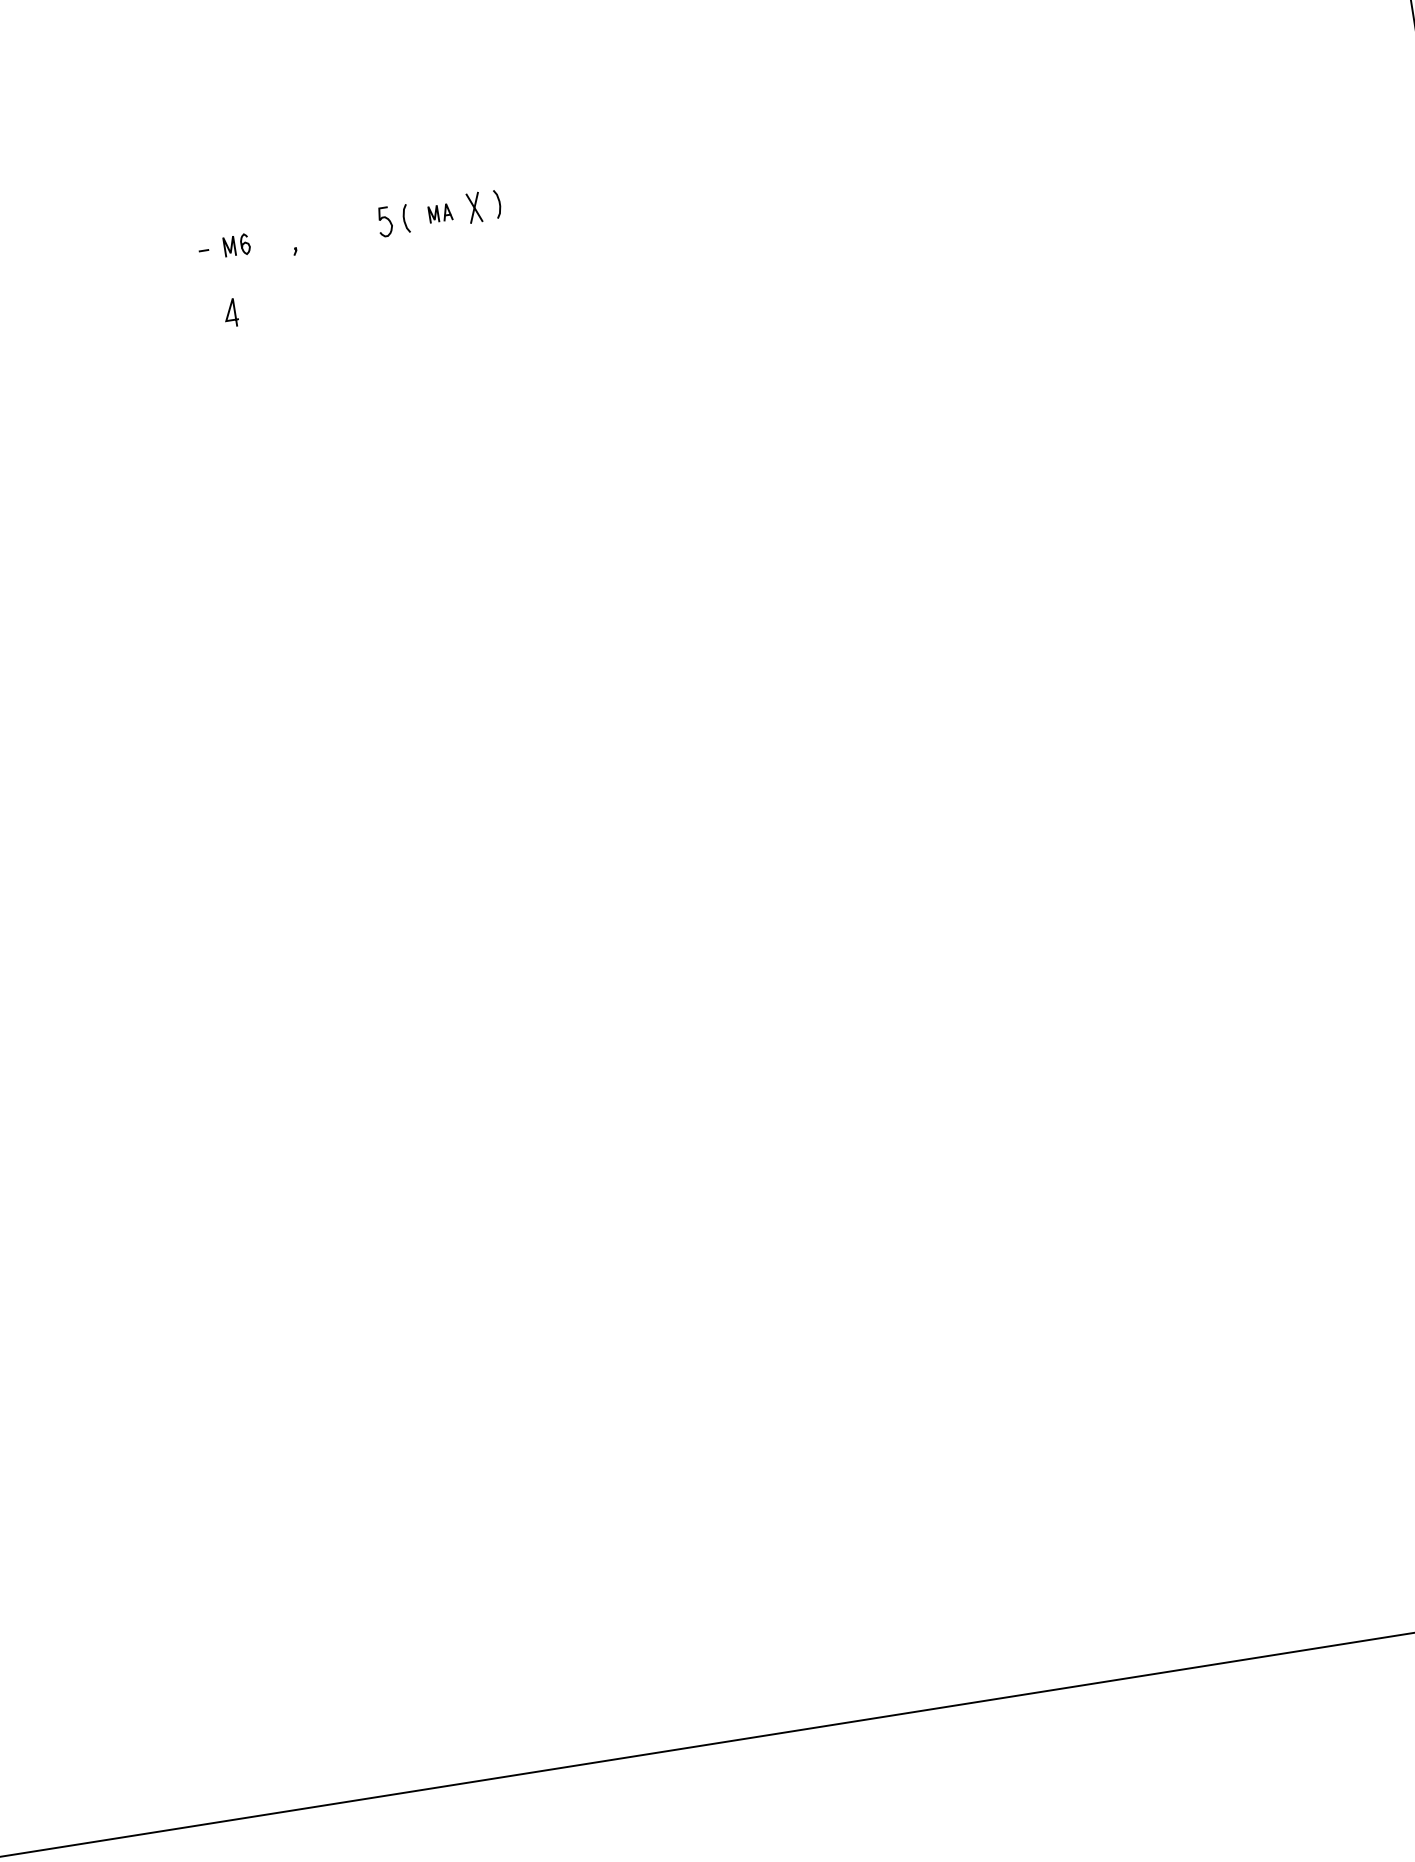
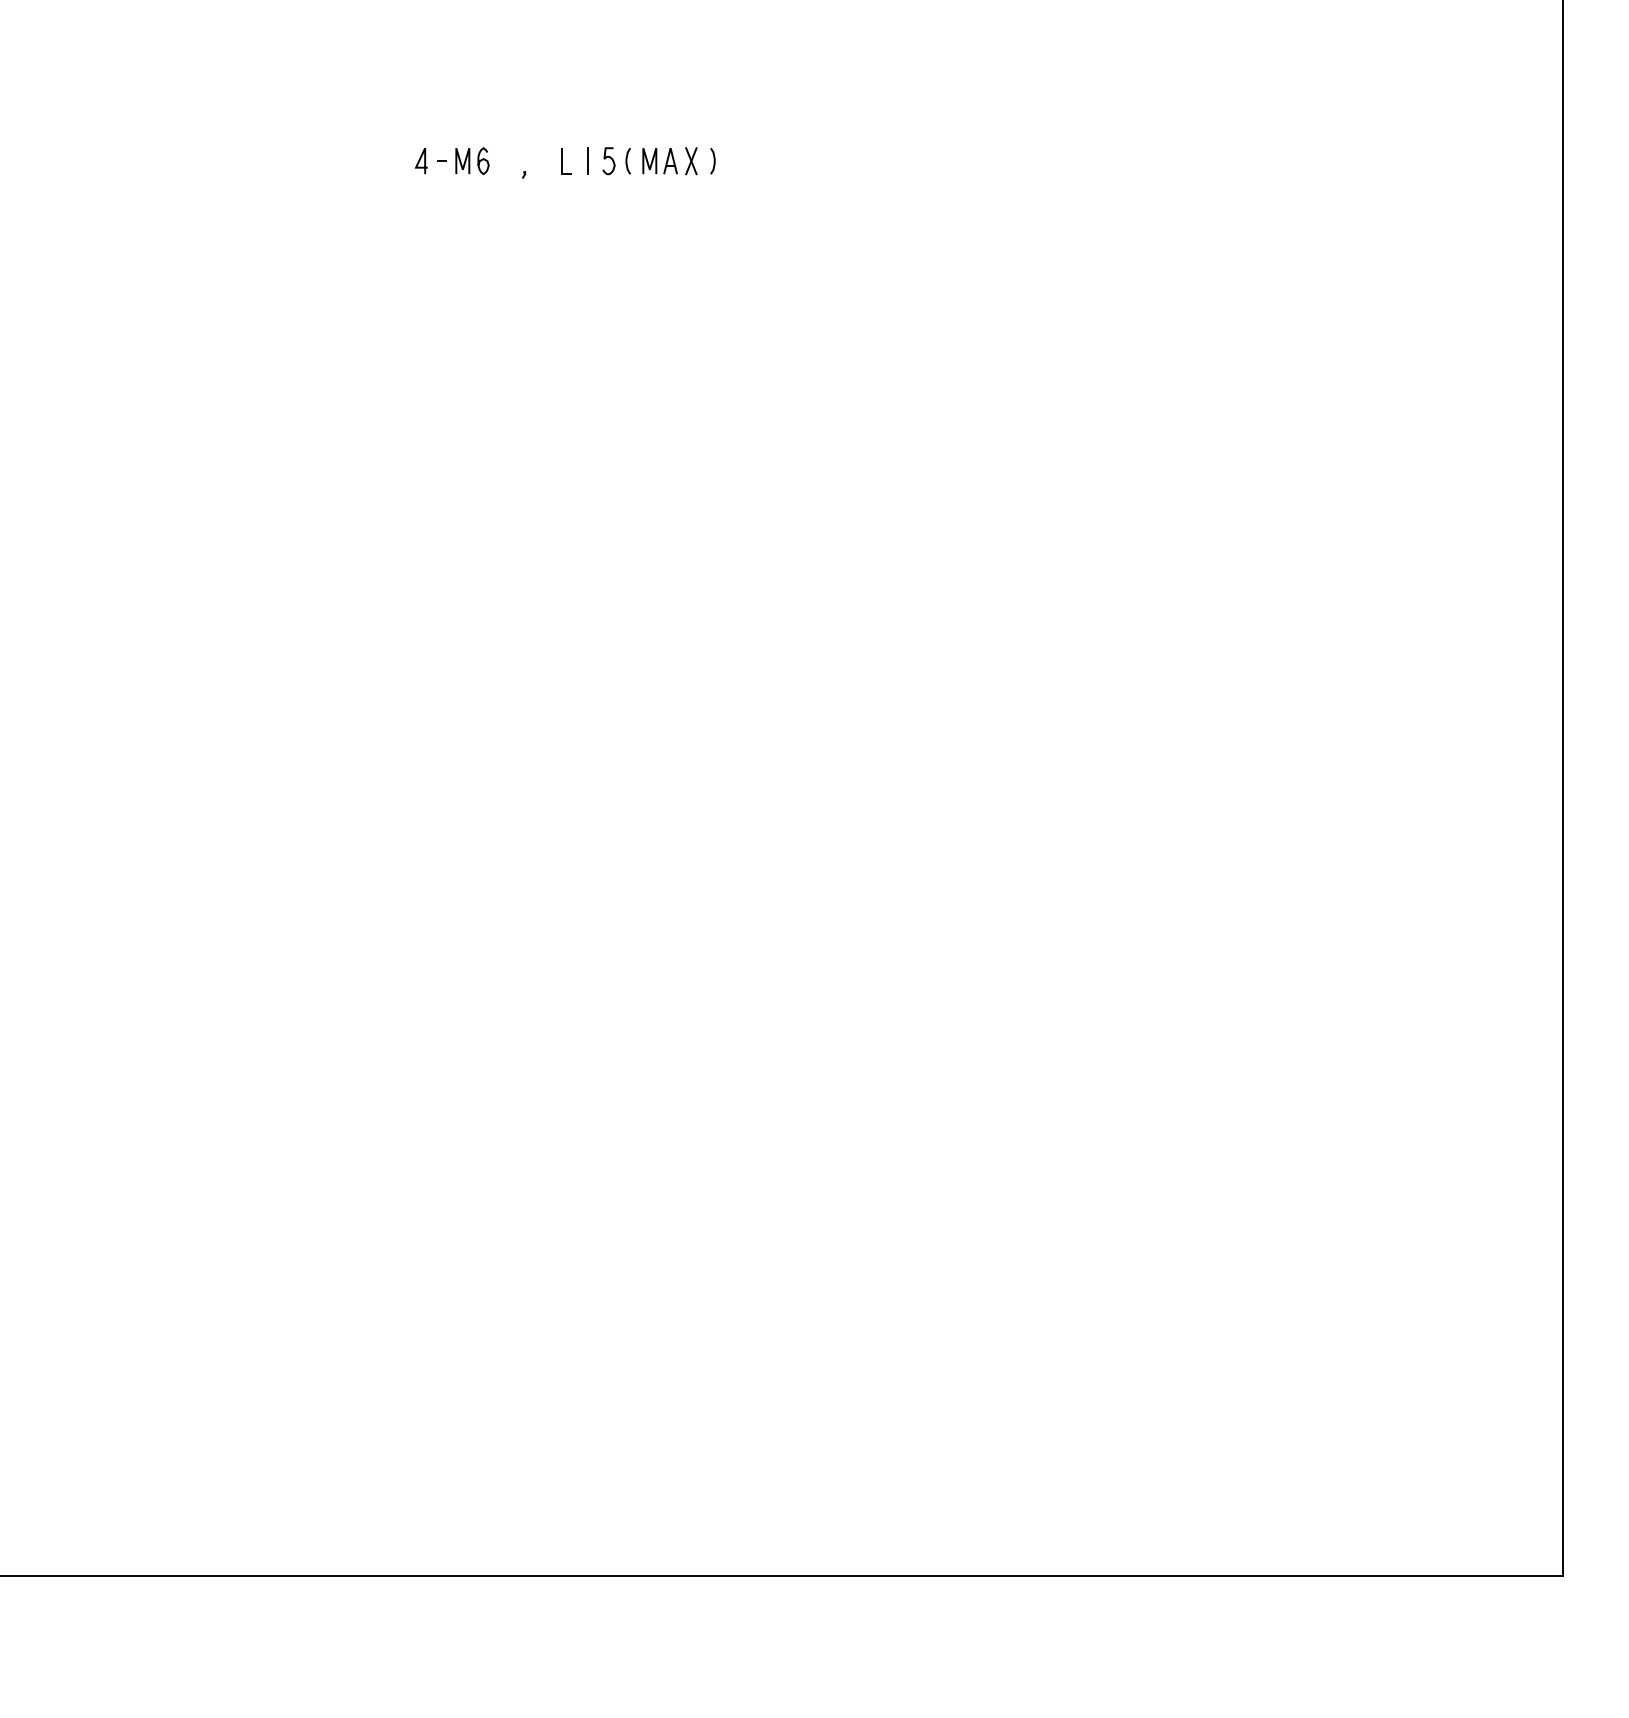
part: (439, 213) -> (659, 161), size x1.67
line: (361, 226) -> (587, 161), added
line: (334, 230) -> (562, 161), added
part: (237, 245) -> (472, 161), size x1.43
line: (229, 312) -> (420, 160), moved

